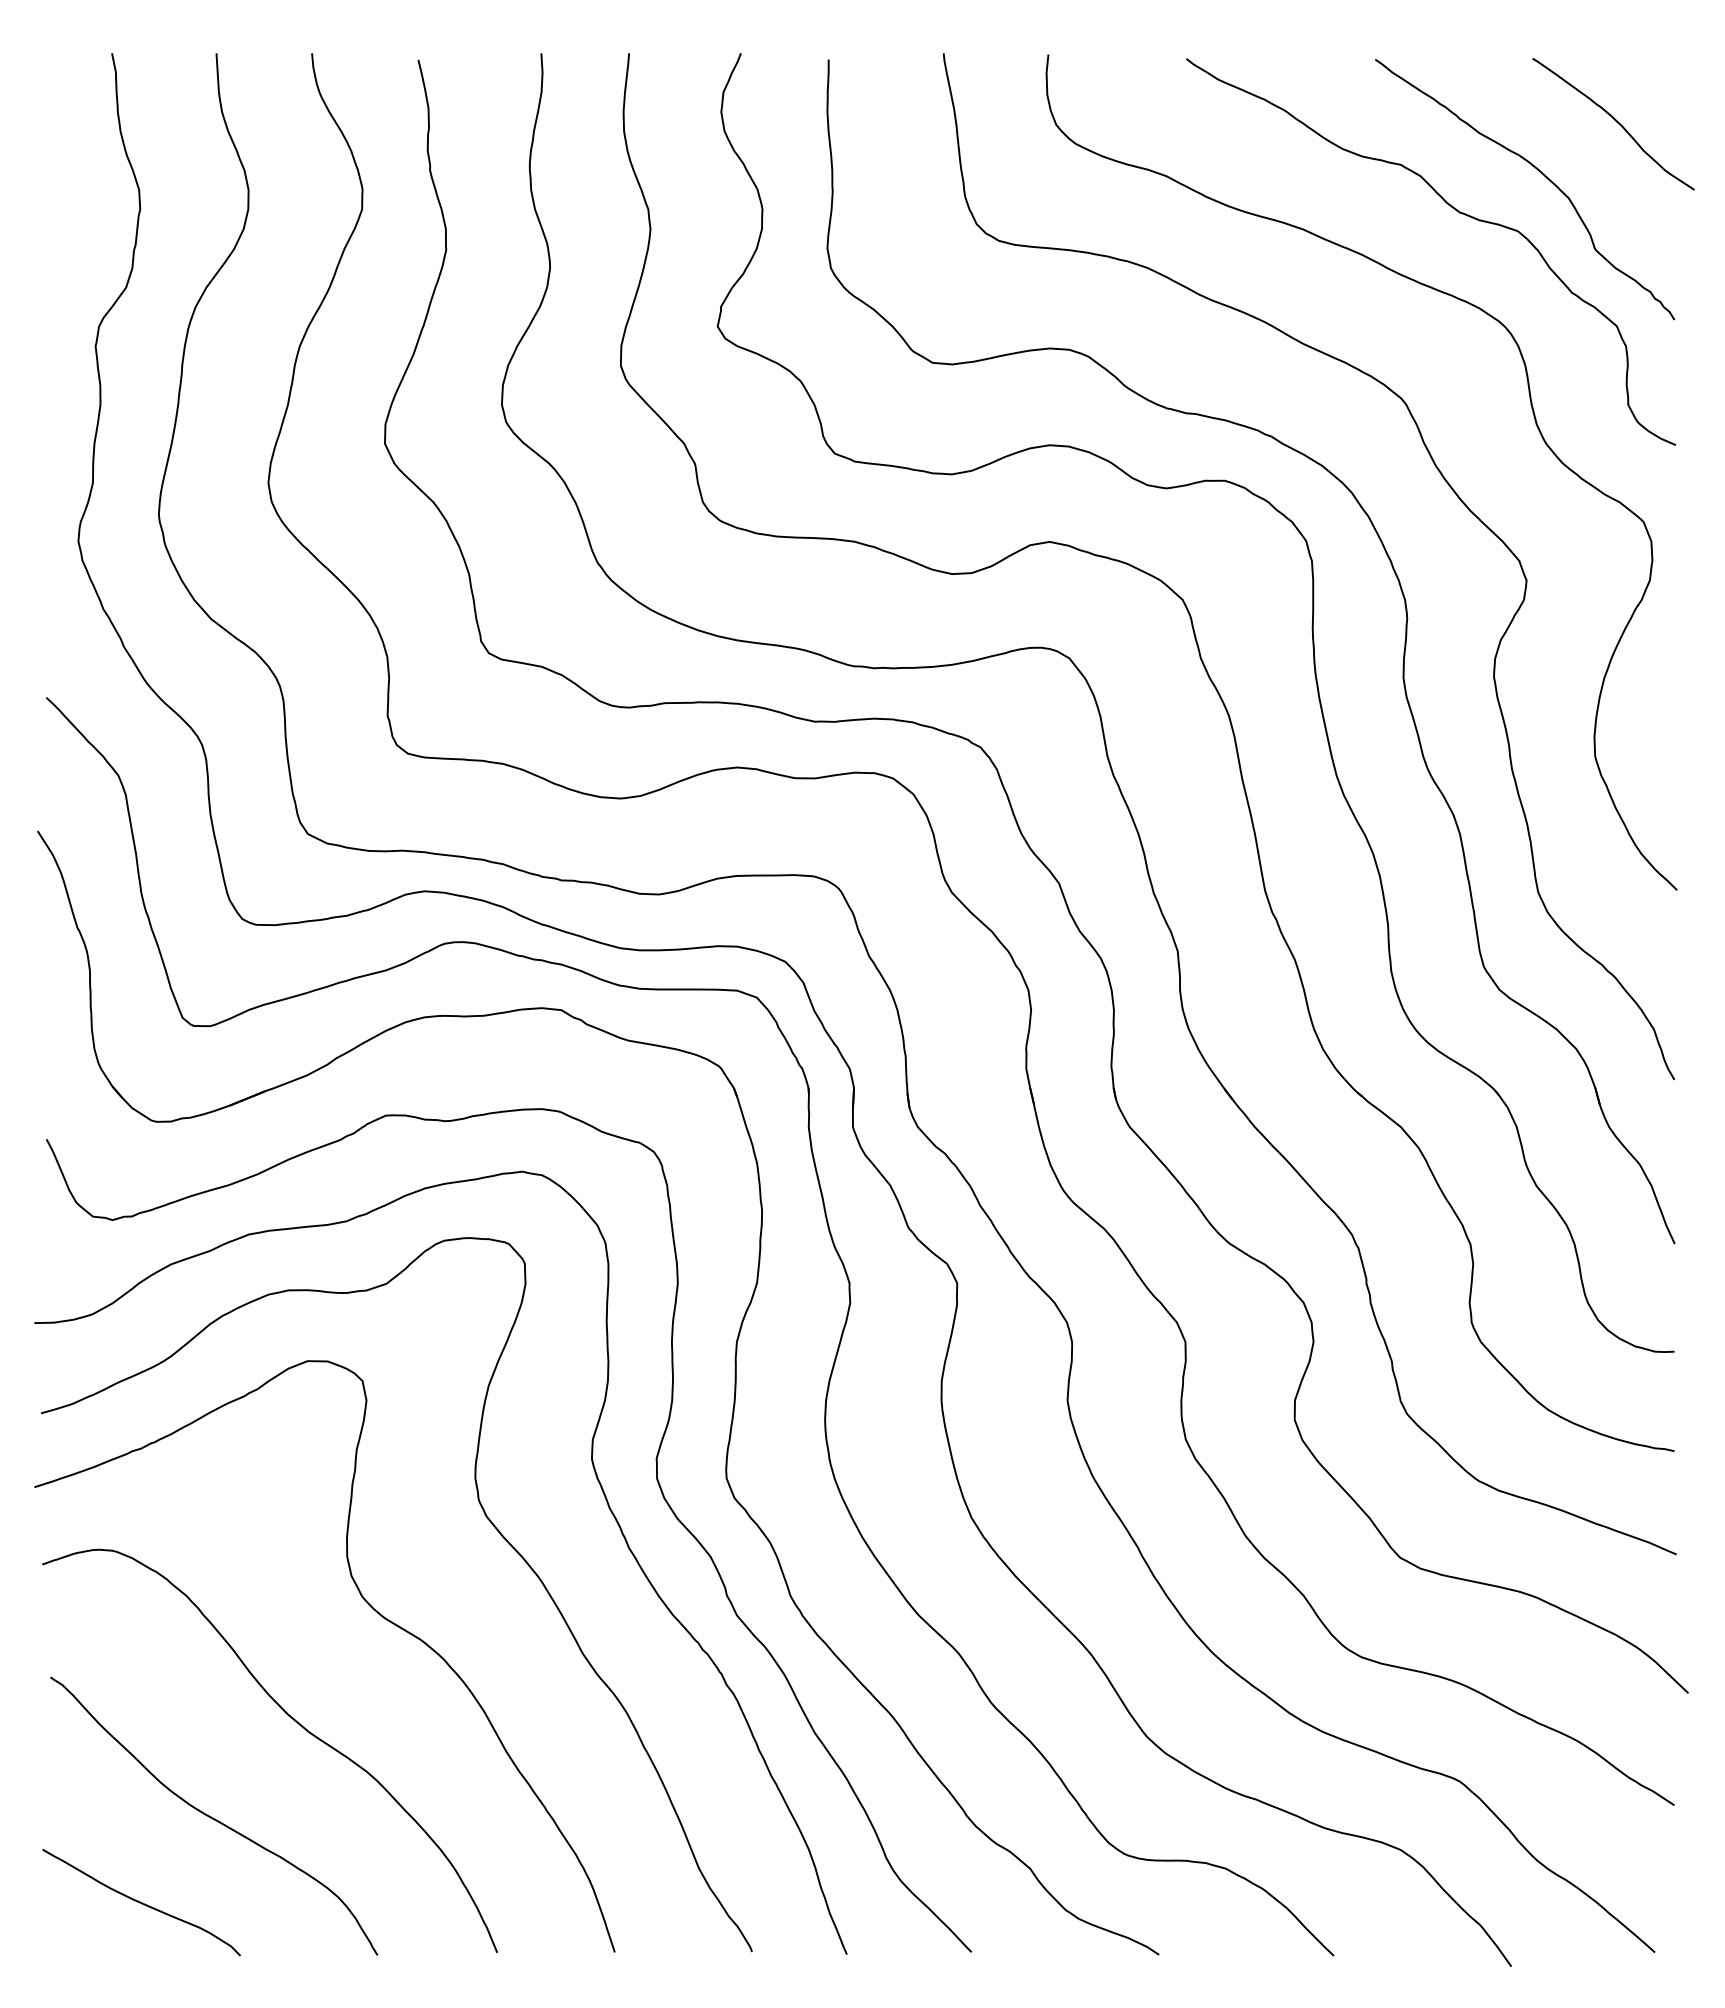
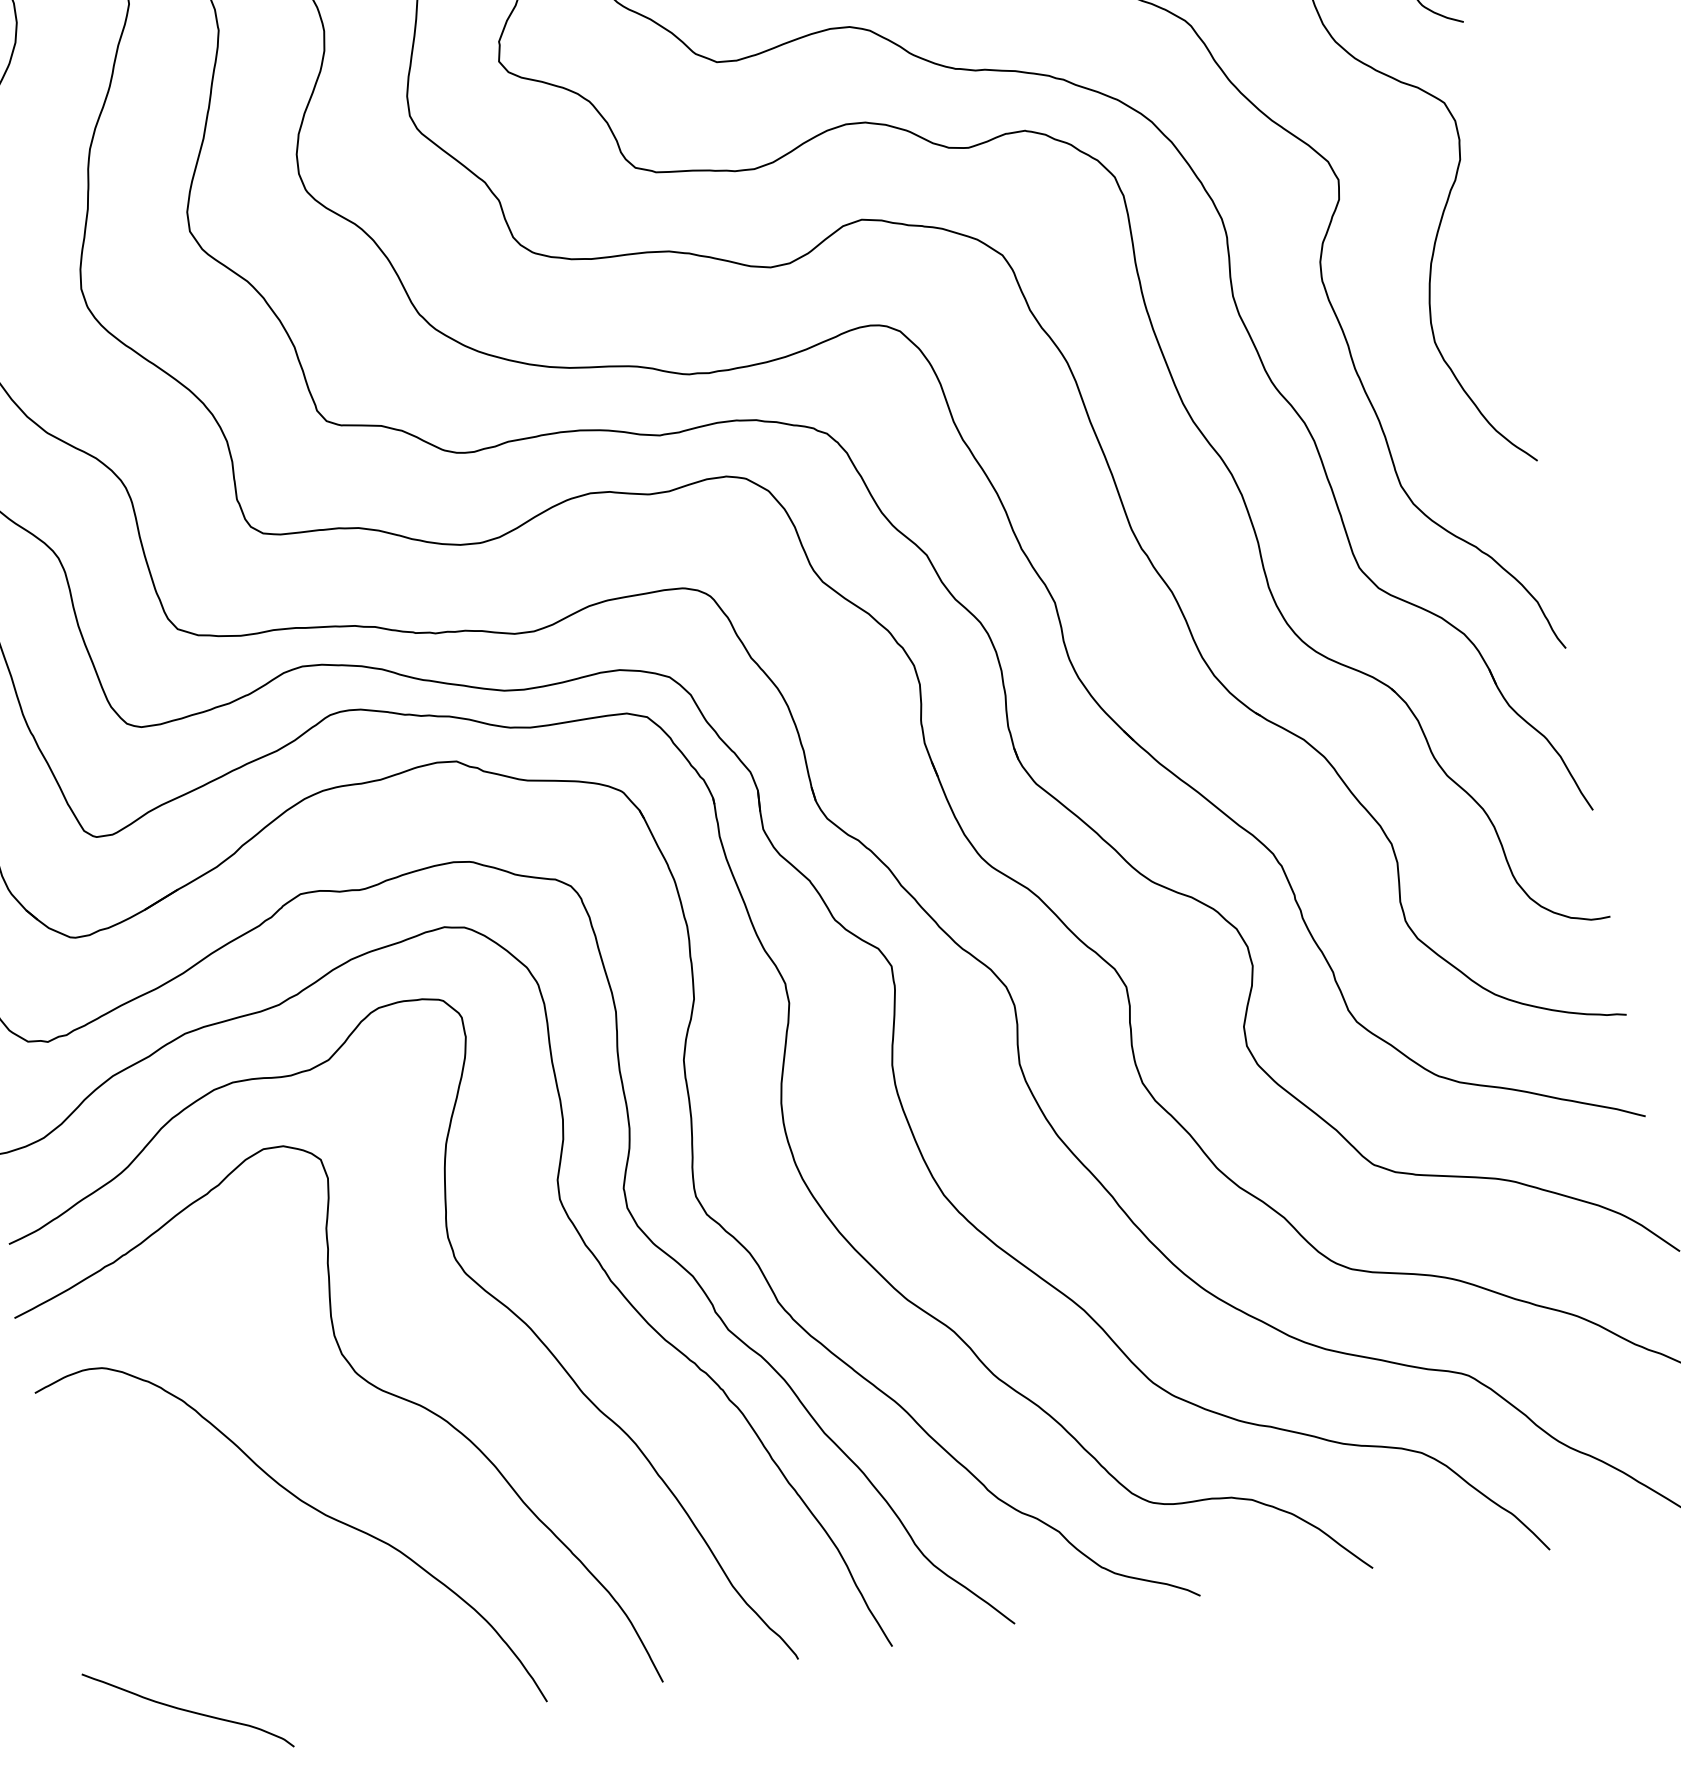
curve: (213, 1817) -> (245, 1614), removed

